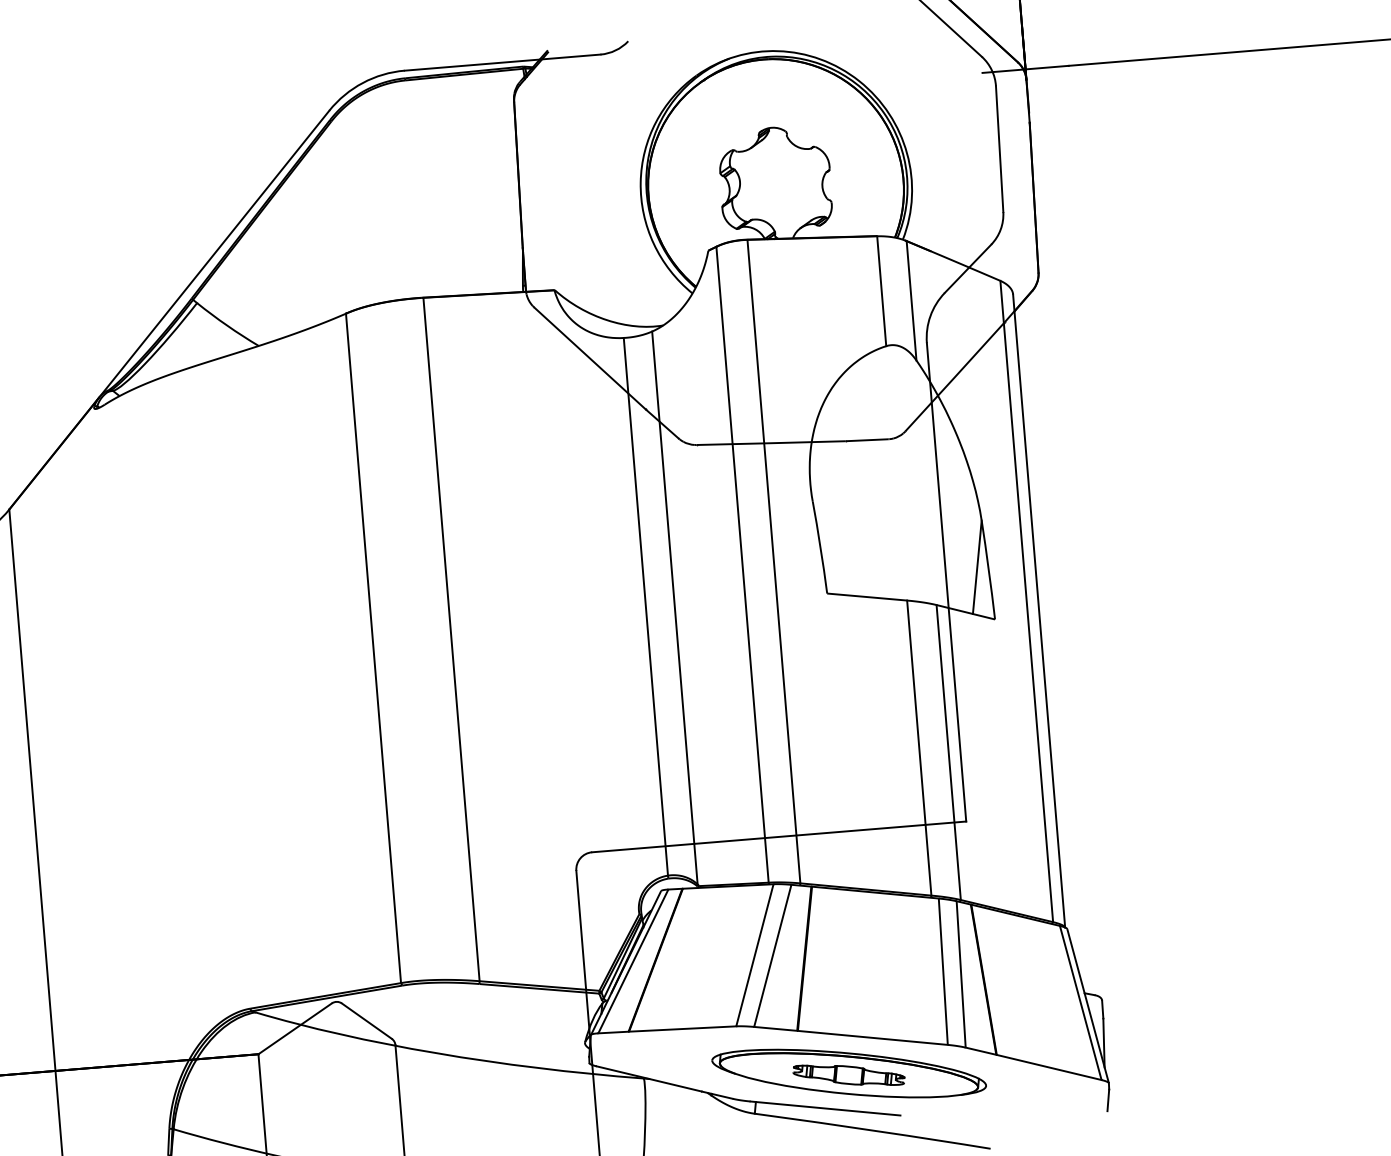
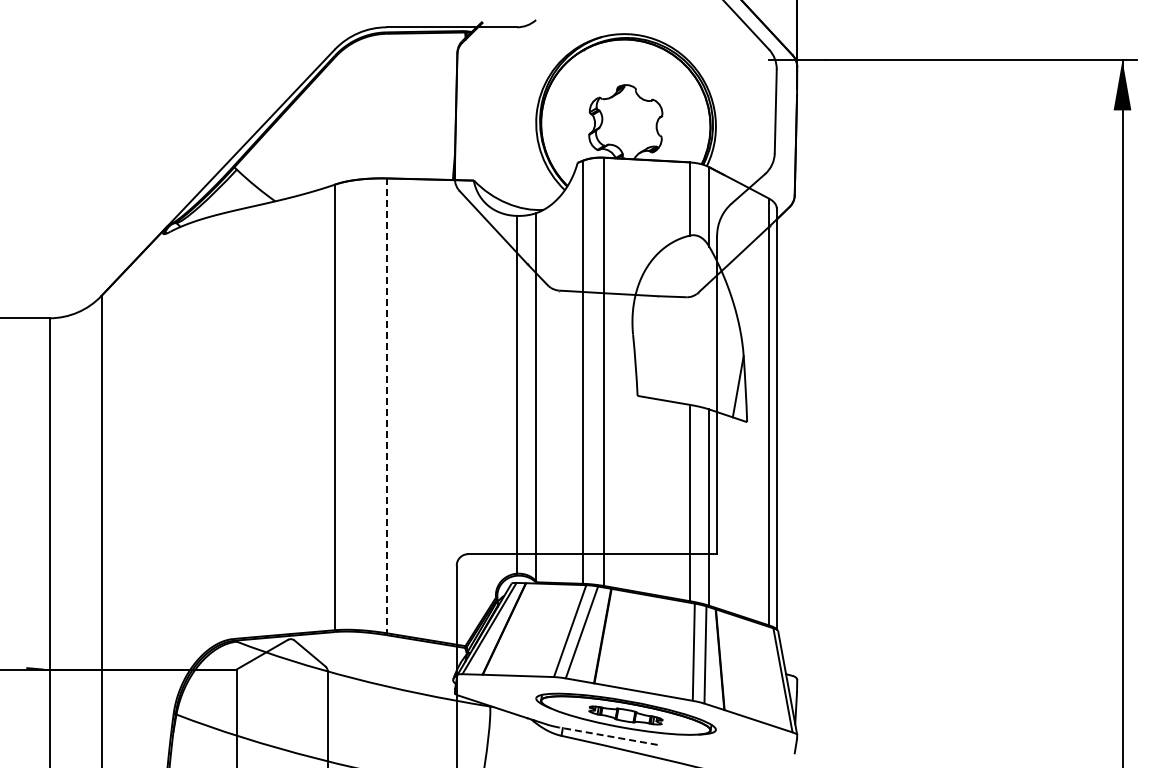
line: (451, 640) -> (386, 406), solid -> dashed
line: (825, 1108) -> (608, 736), solid -> dashed

